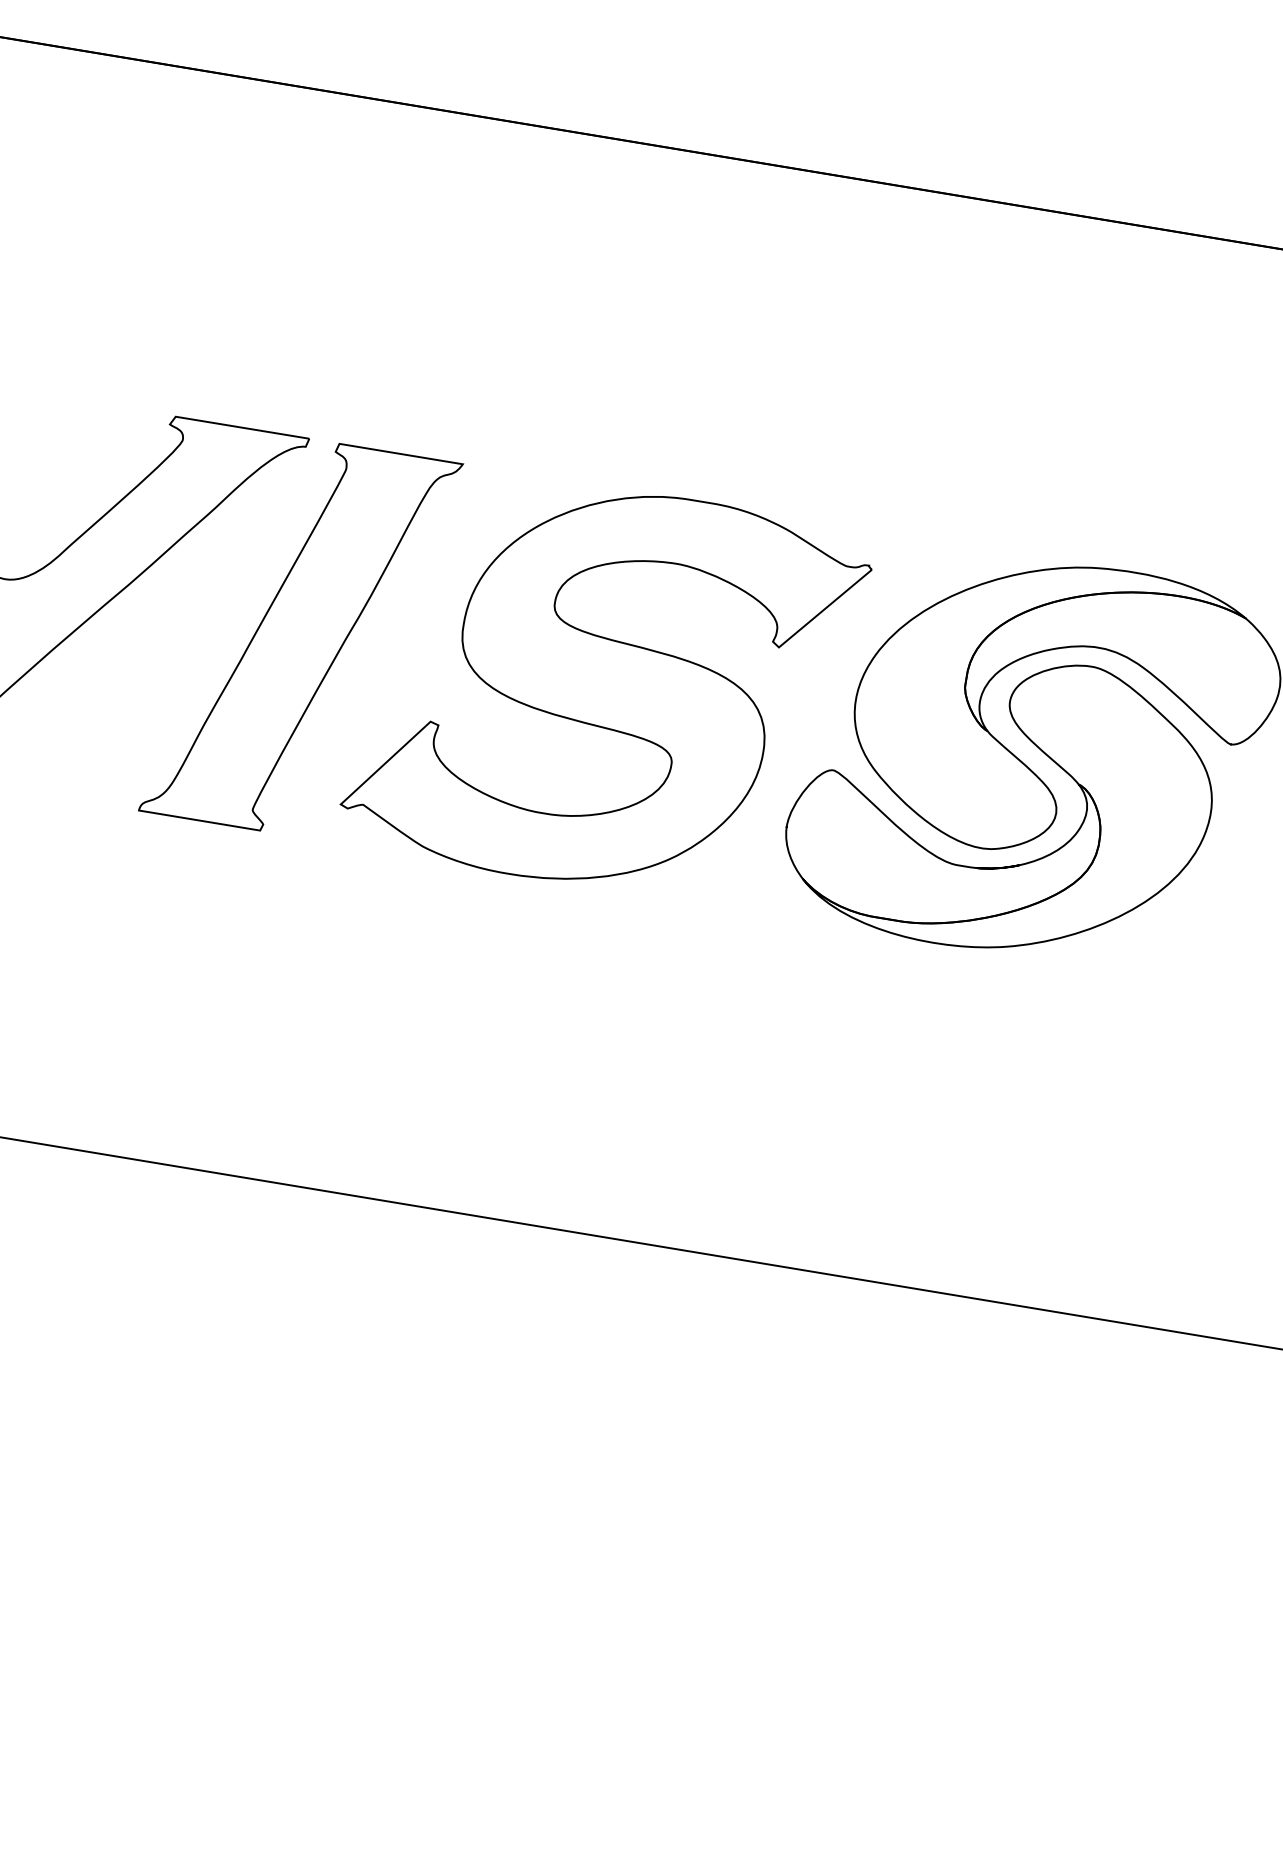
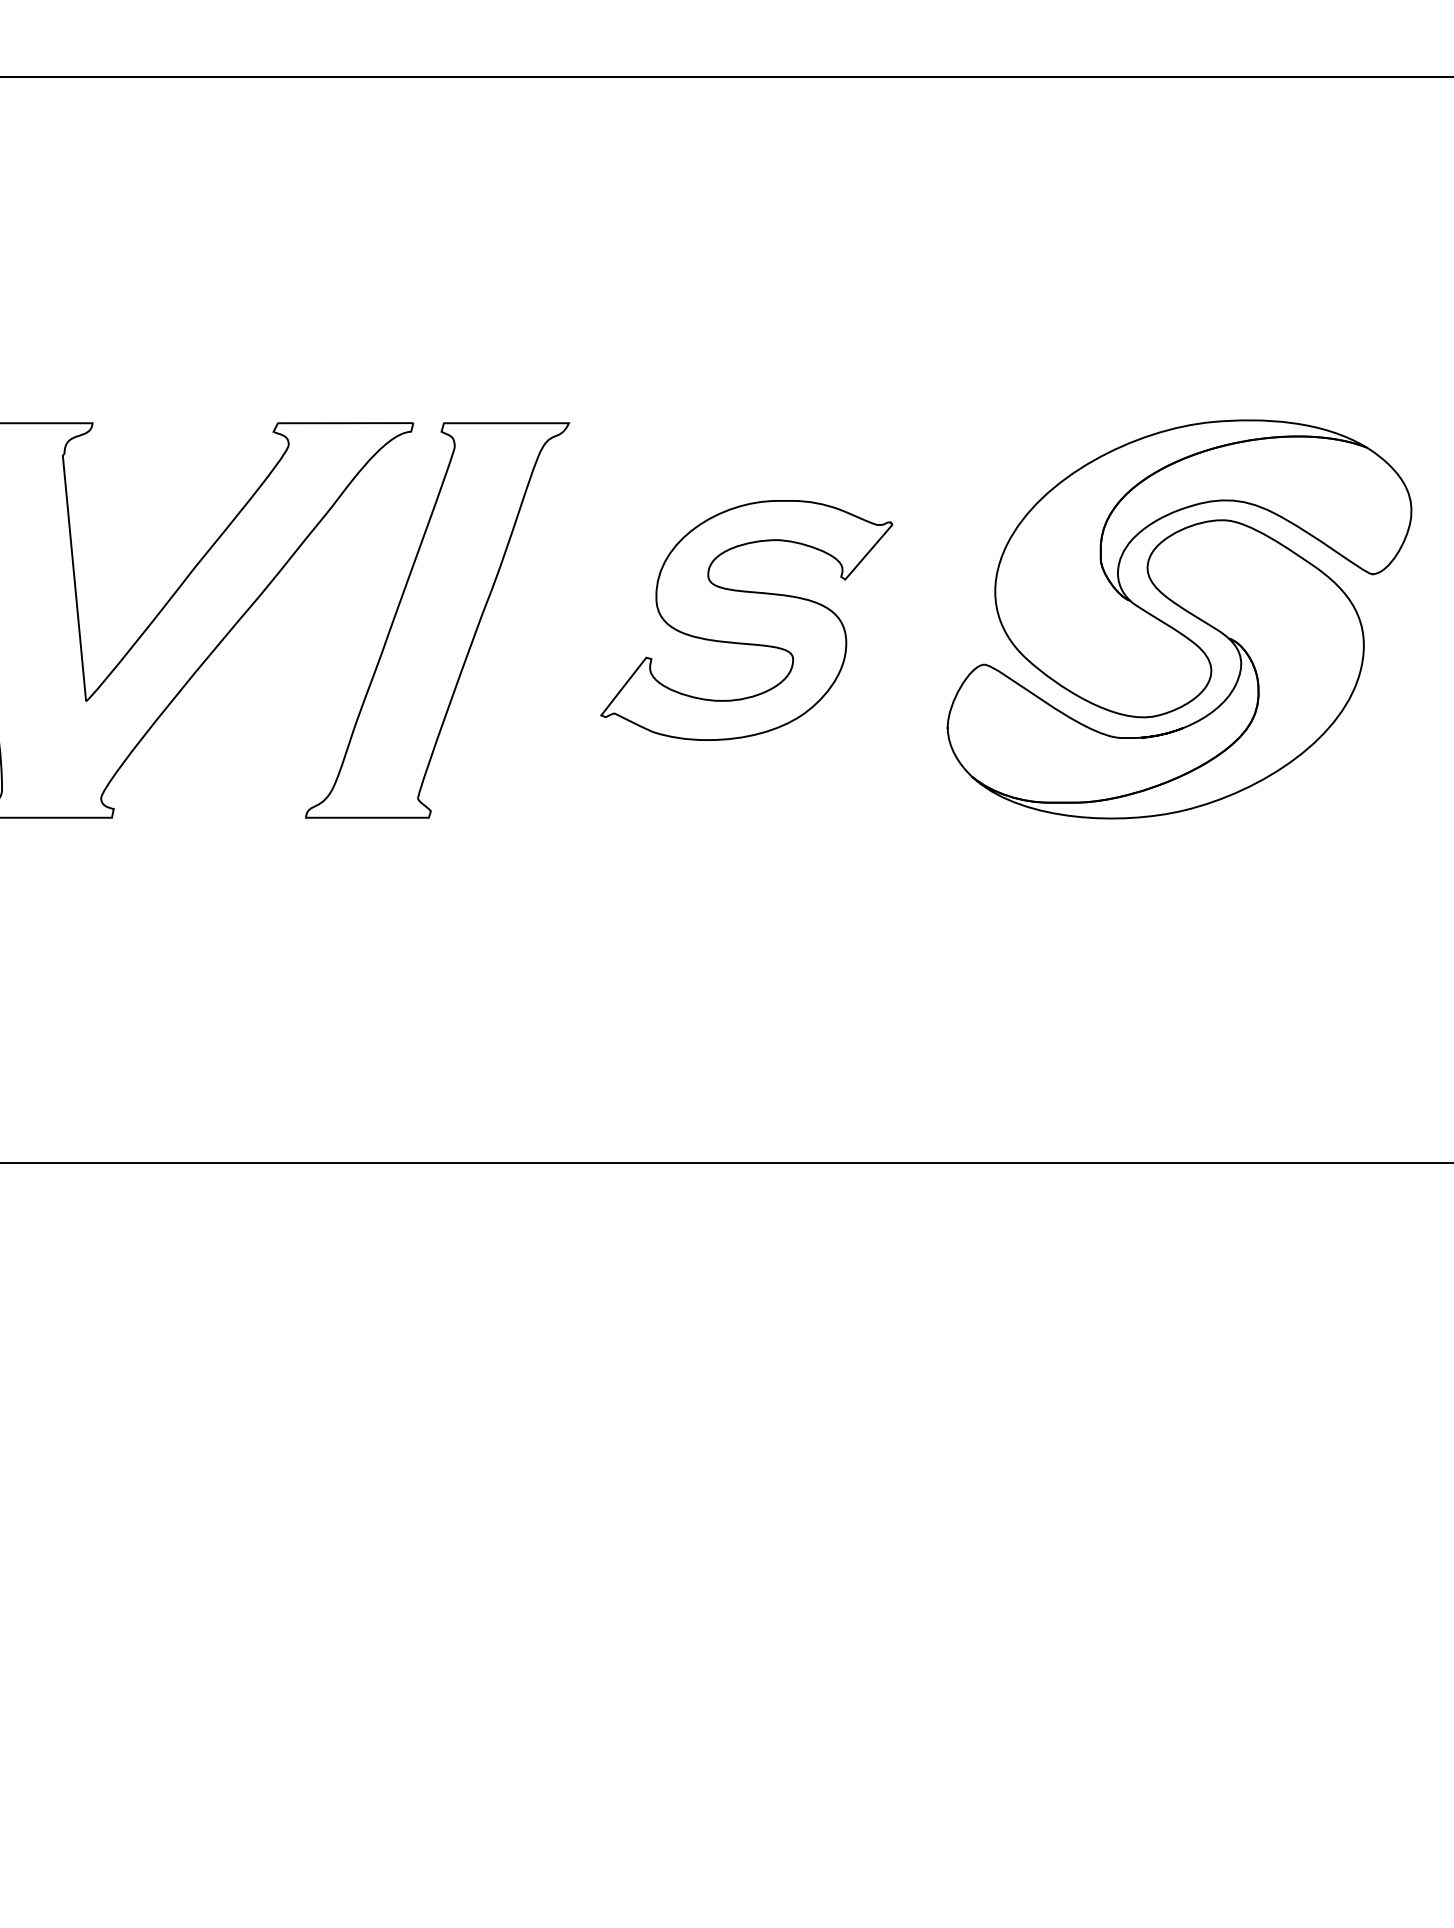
part: (605, 687) -> (746, 620), size x0.6

